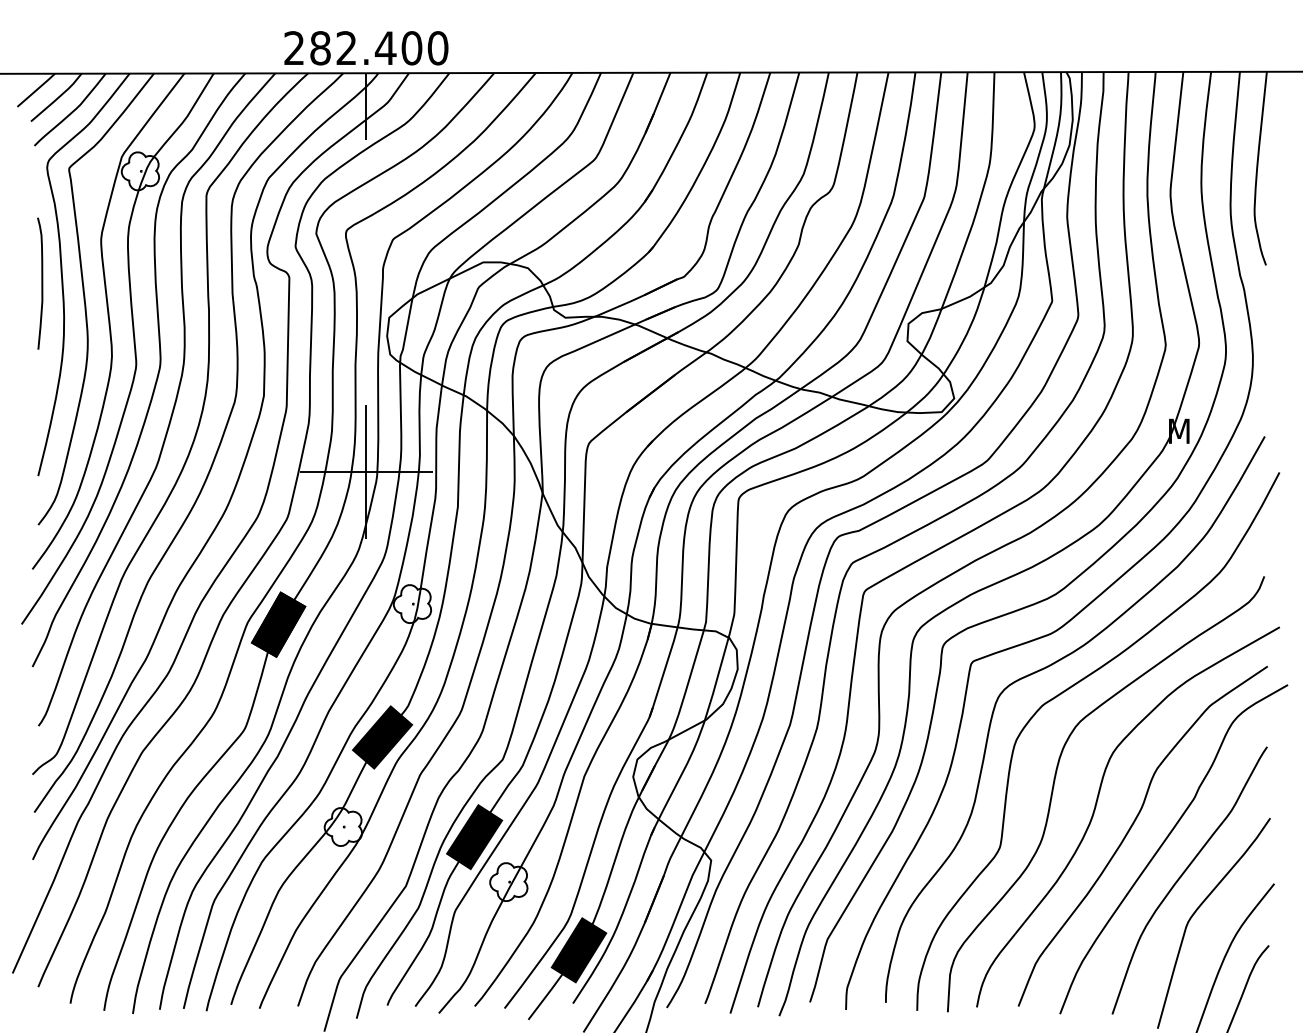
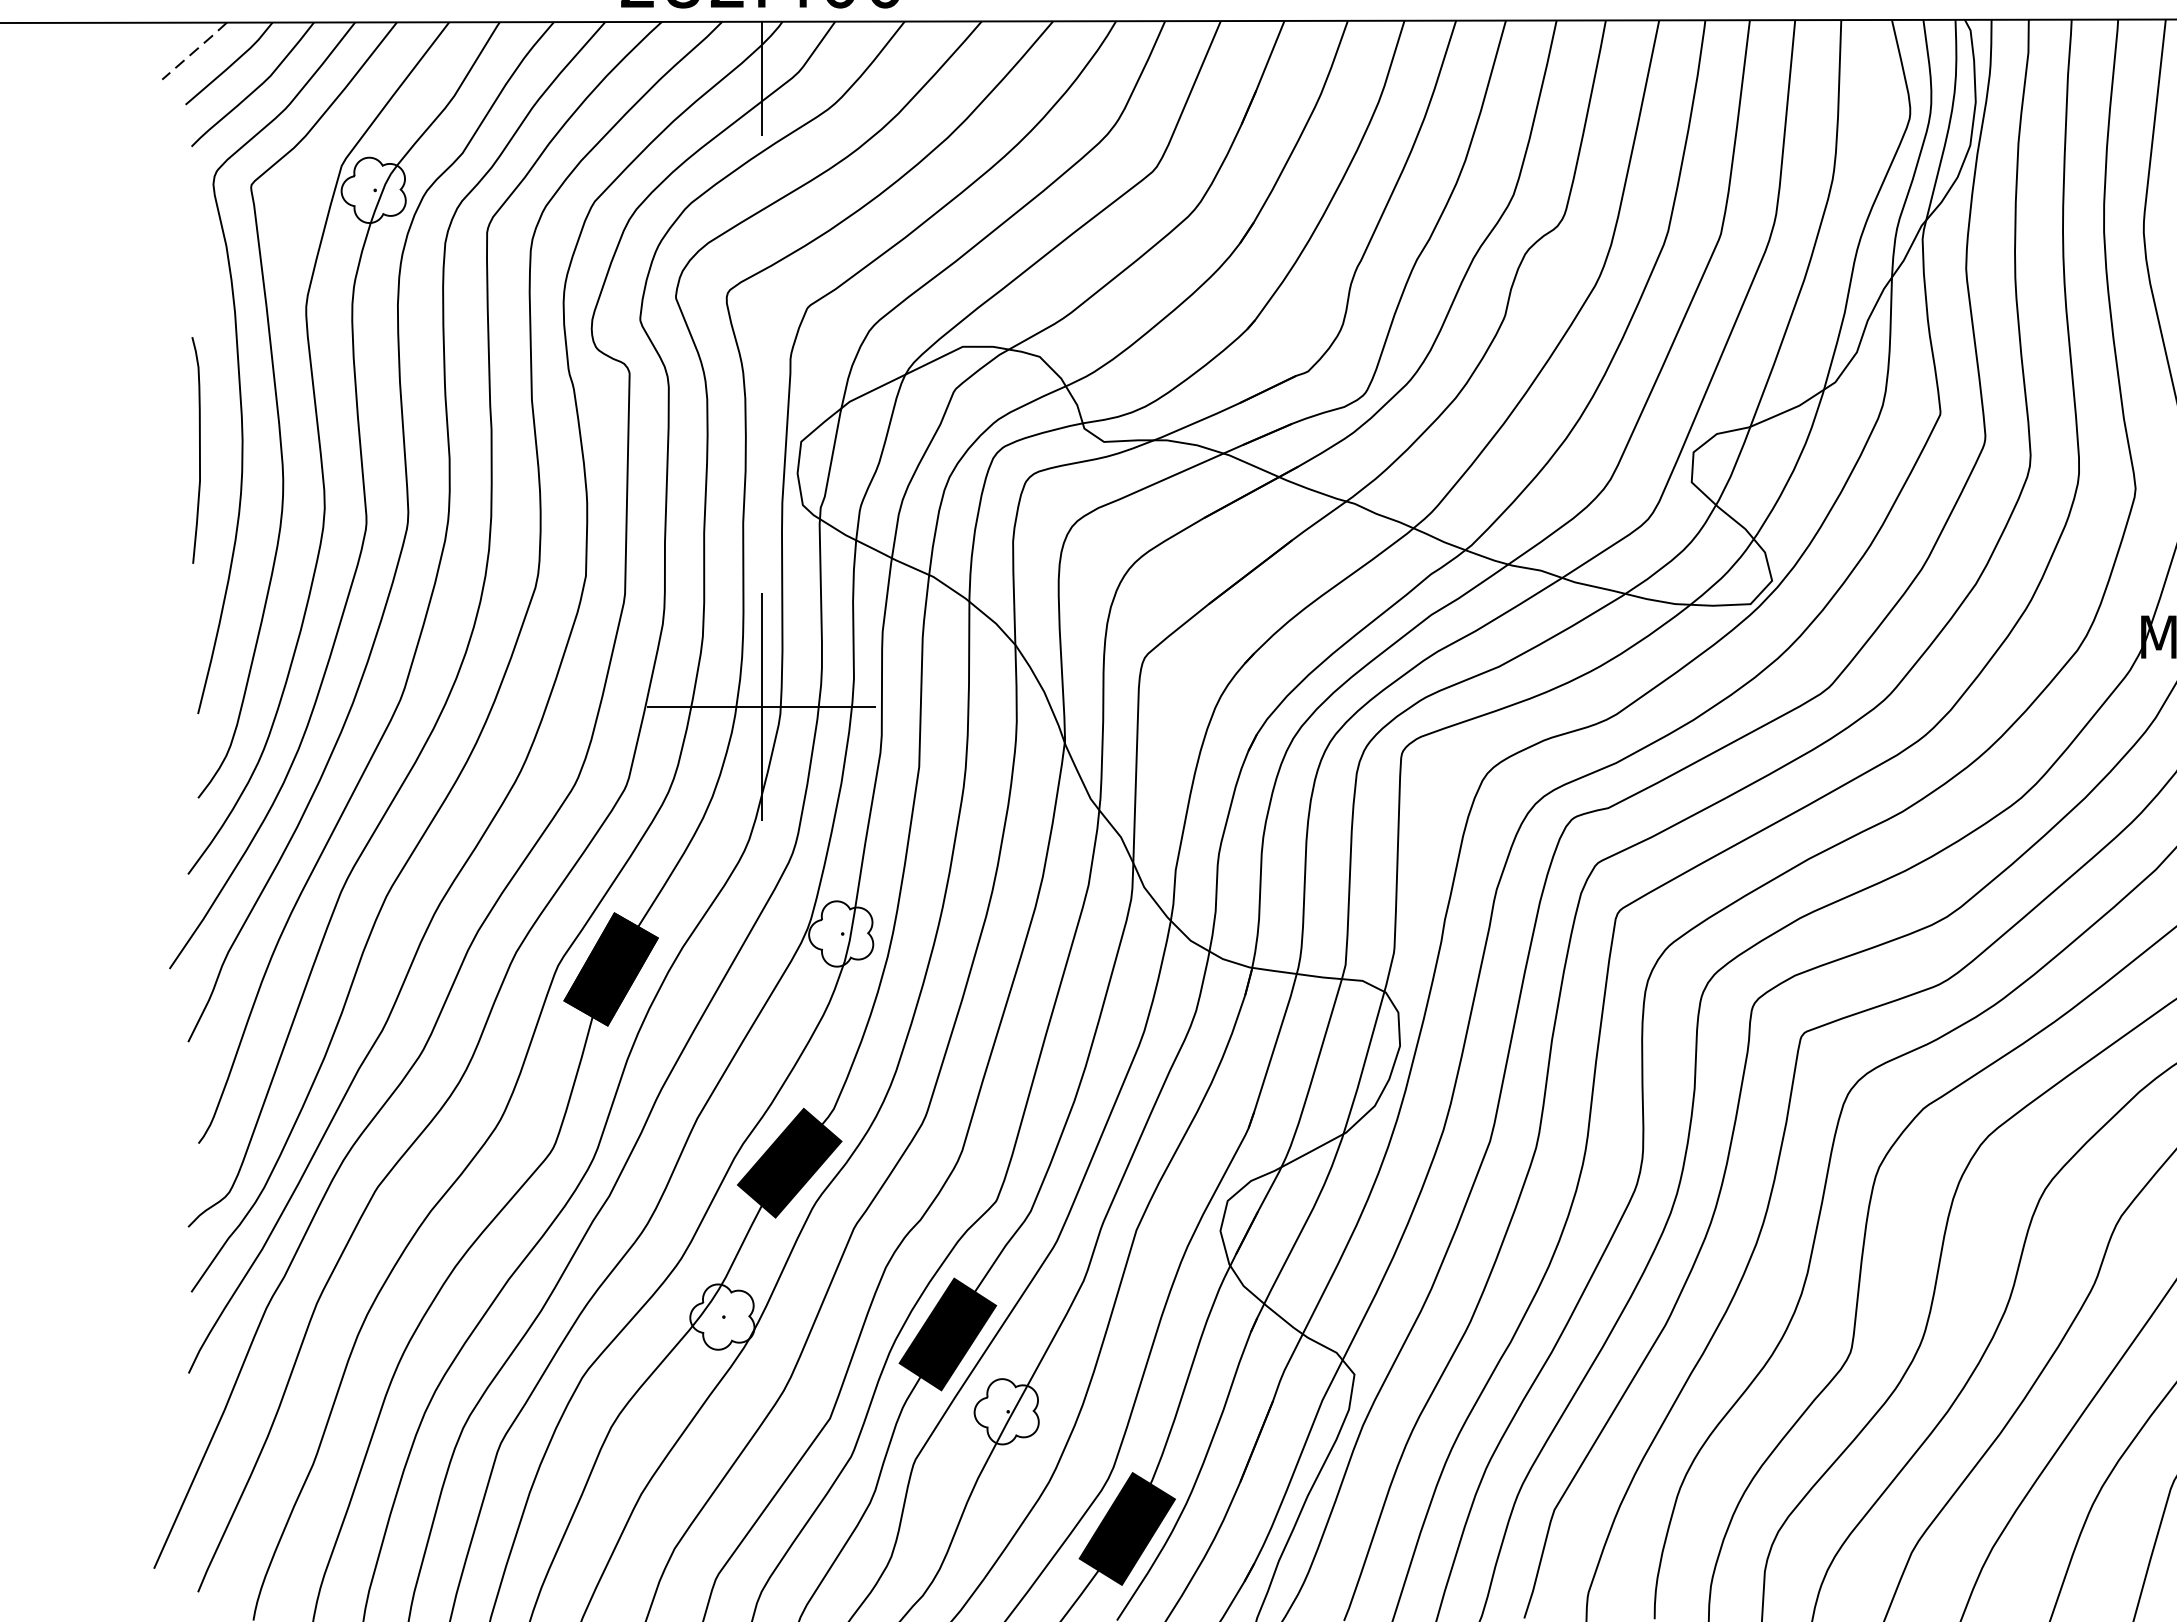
line: (36, 90) -> (195, 51), solid -> dashed
curve: (41, 283) -> (198, 450), moved

